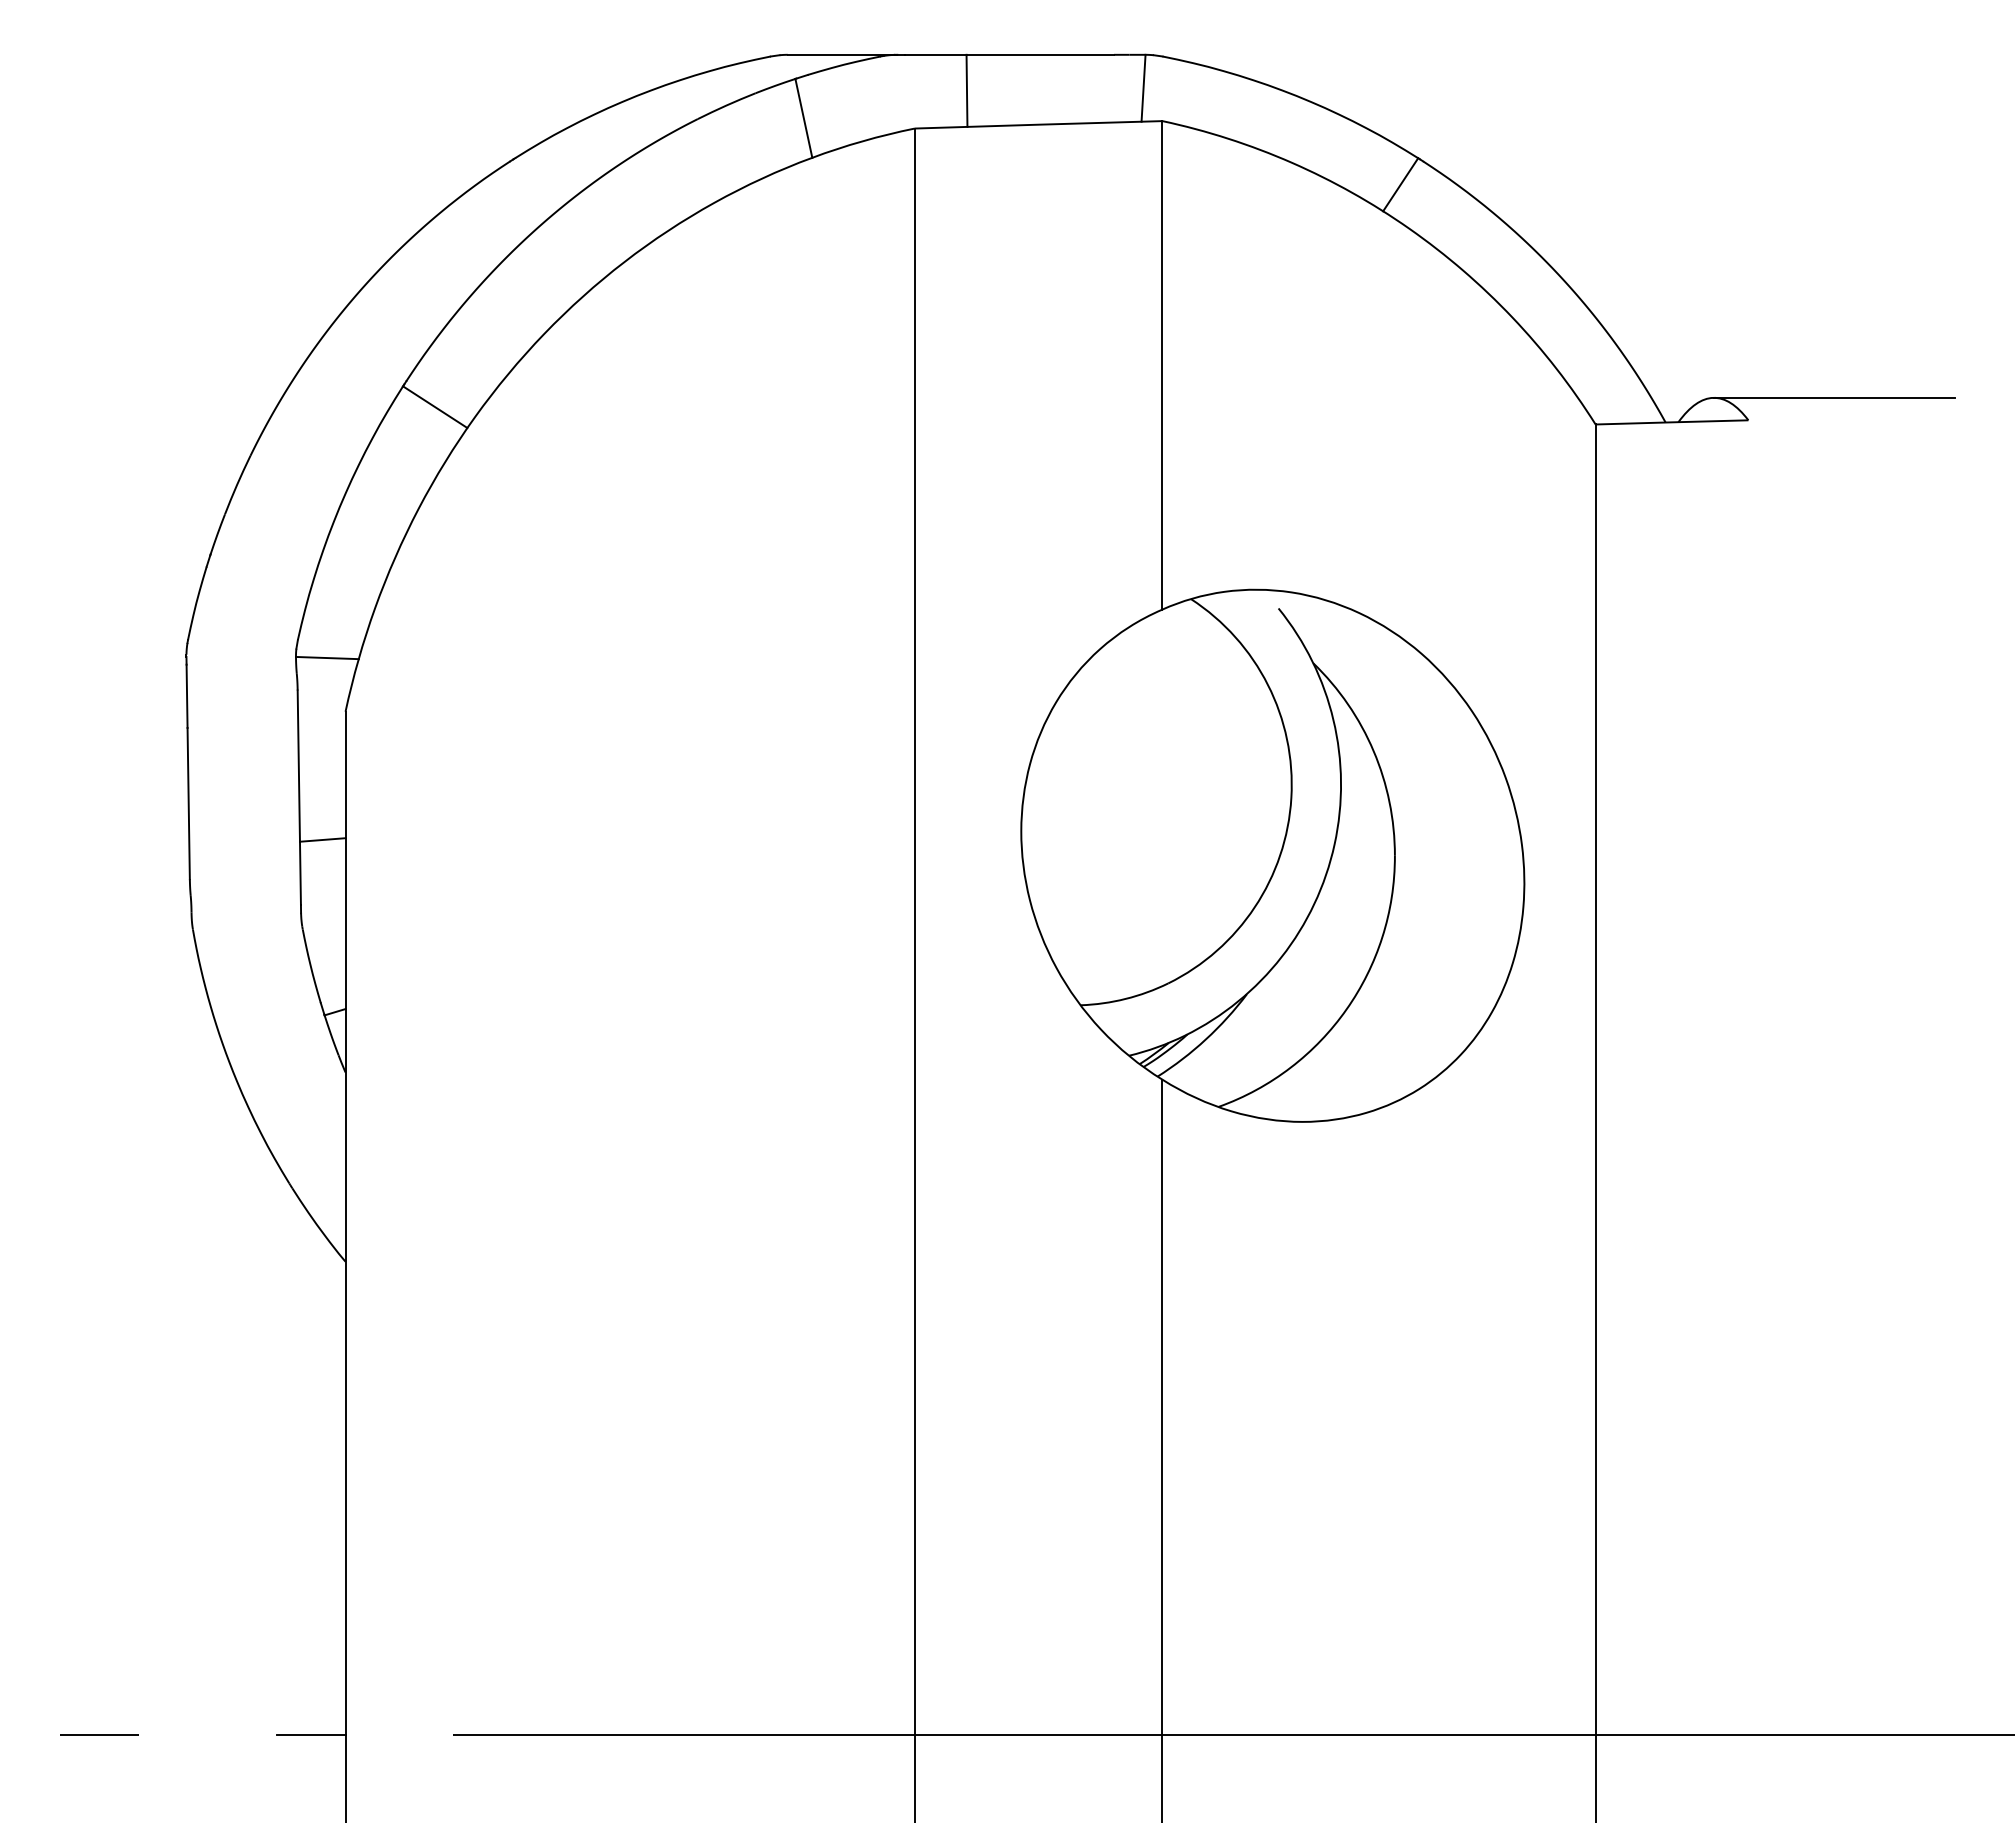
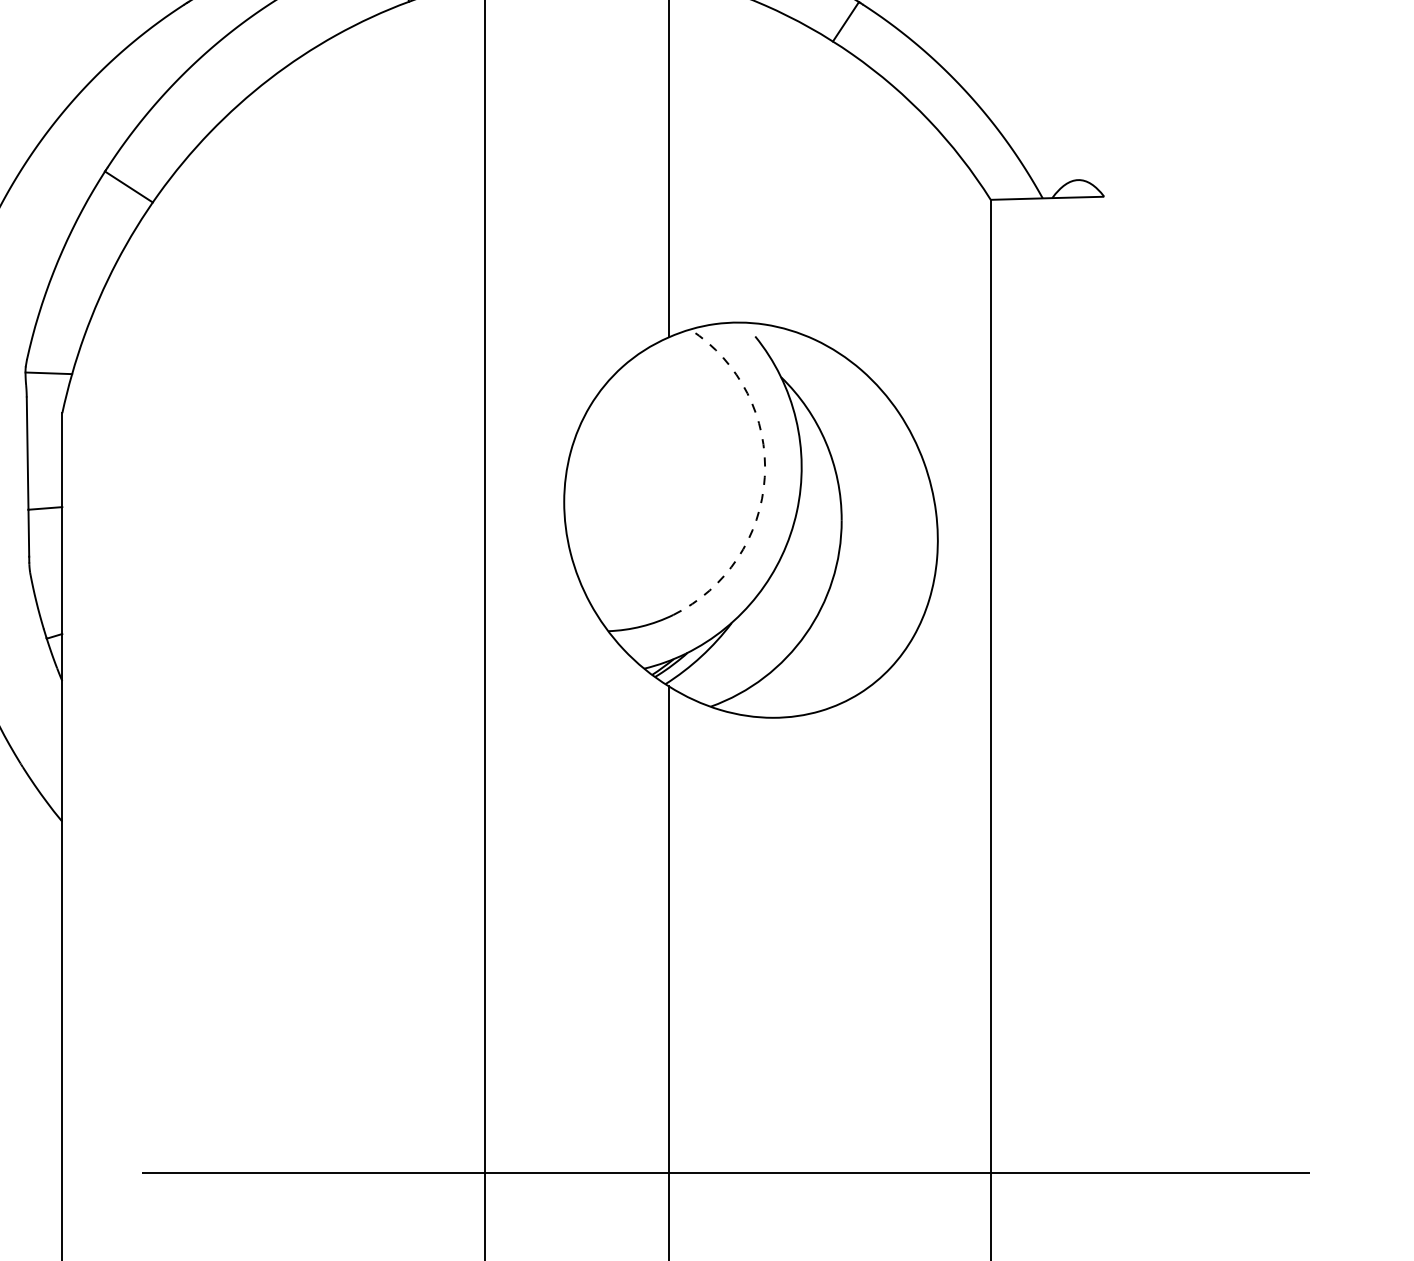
line: (1834, 397) -> (1168, 179), removed
arc: (1291, 797) -> (764, 476), solid -> dashed
line: (311, 1734) -> (37, 1172), removed

